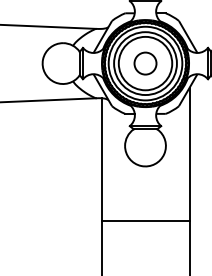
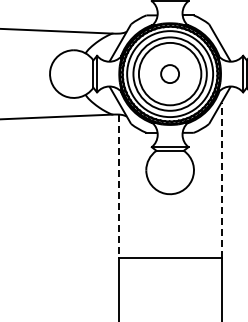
circle: (144, 63) -> (169, 73), size x0.7
line: (189, 154) -> (221, 180), solid -> dashed
line: (101, 159) -> (118, 186), solid -> dashed

